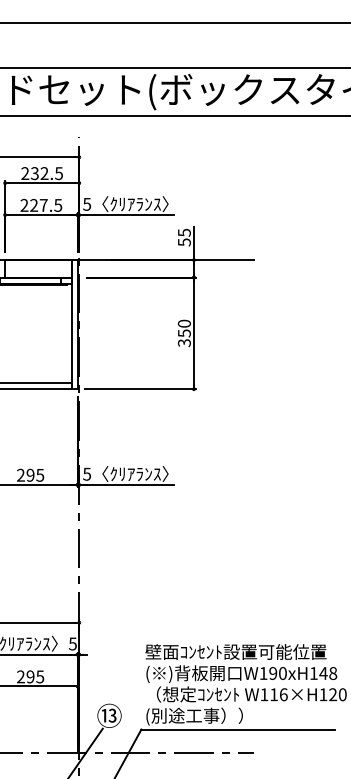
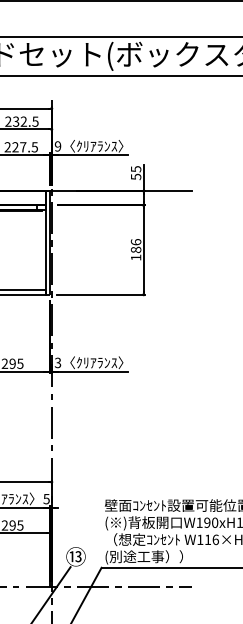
text: (87, 203) -> (58, 145), 5 -> 9
text: (183, 333) -> (135, 250), 350 -> 186
text: (86, 473) -> (57, 362), 5 -> 3

